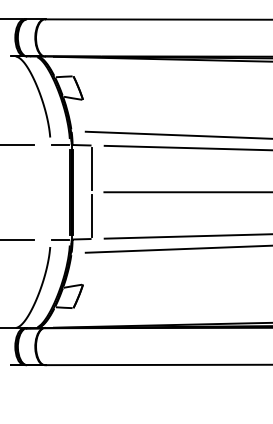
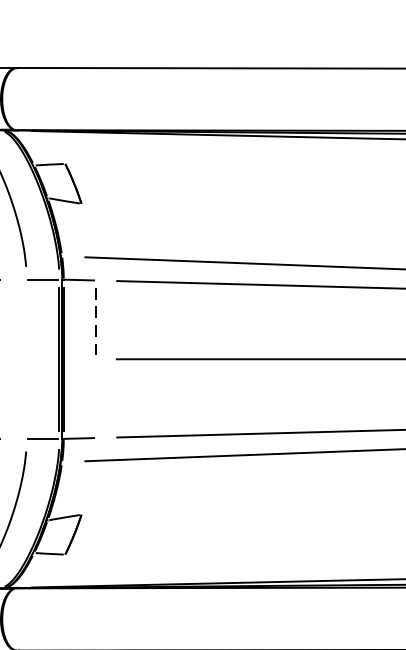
line: (91, 168) -> (95, 319), solid -> dashed
line: (91, 215) -> (95, 398), removed

